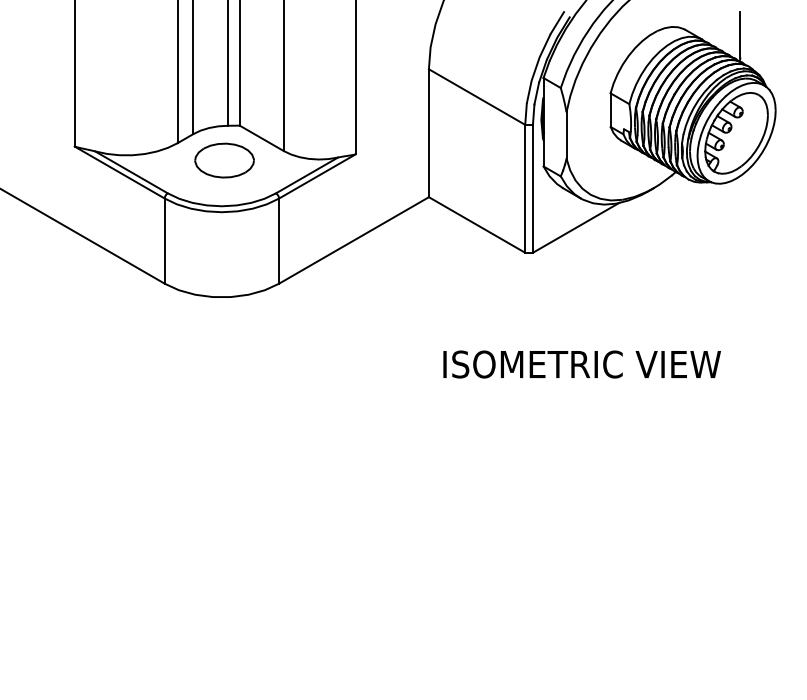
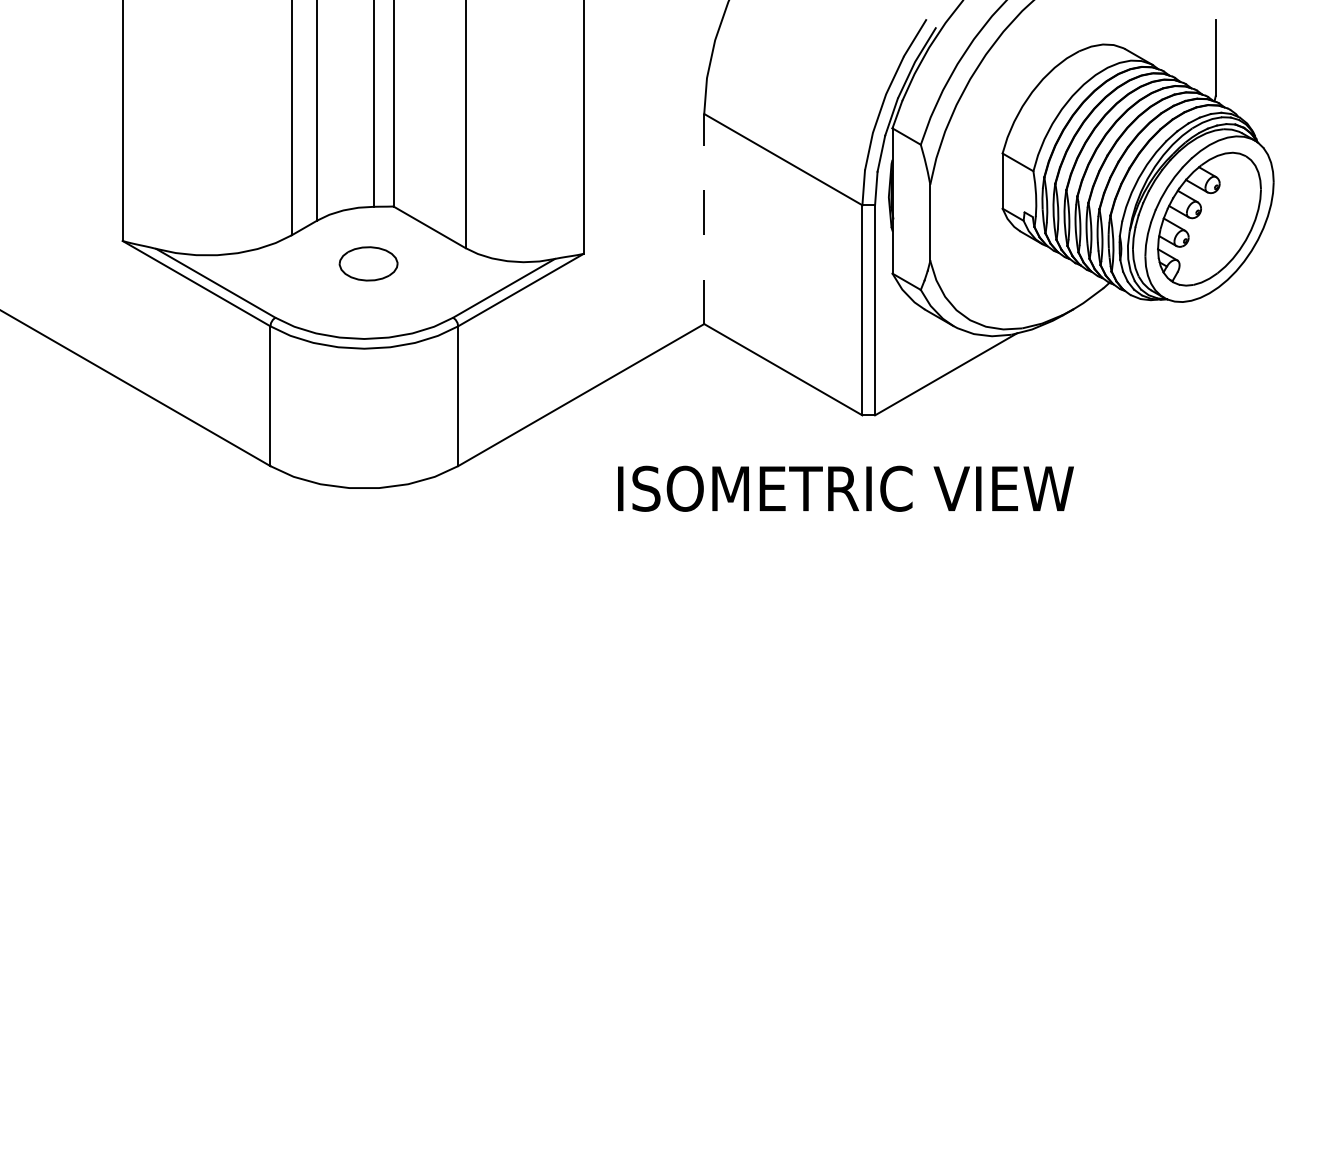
line: (428, 133) -> (703, 219), solid -> dashed
part: (224, 160) -> (368, 263), size x0.6
text: (581, 364) -> (844, 488), moved

